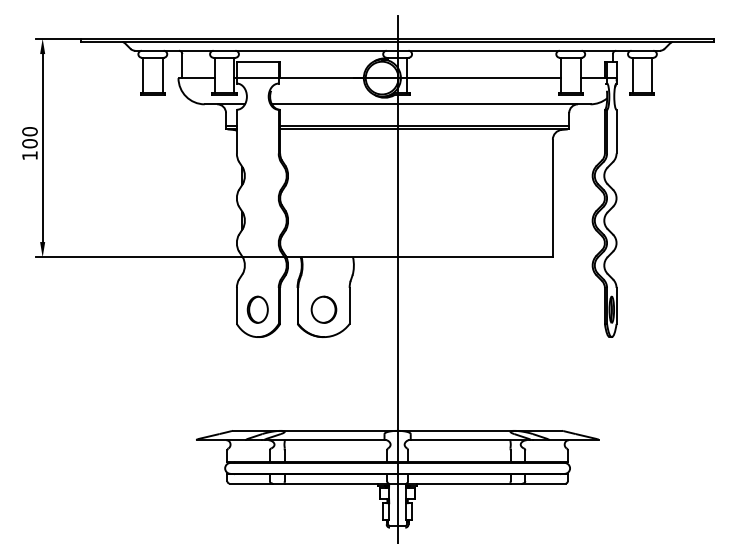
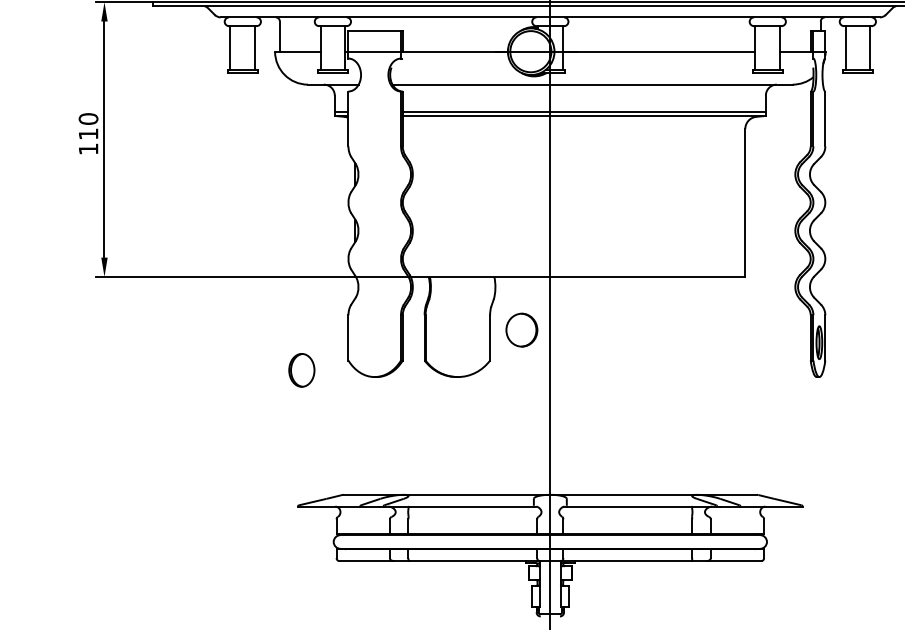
text: (29, 143) -> (87, 133), 100 -> 110
part: (257, 309) -> (301, 370), moved
part: (323, 309) -> (521, 329), moved

